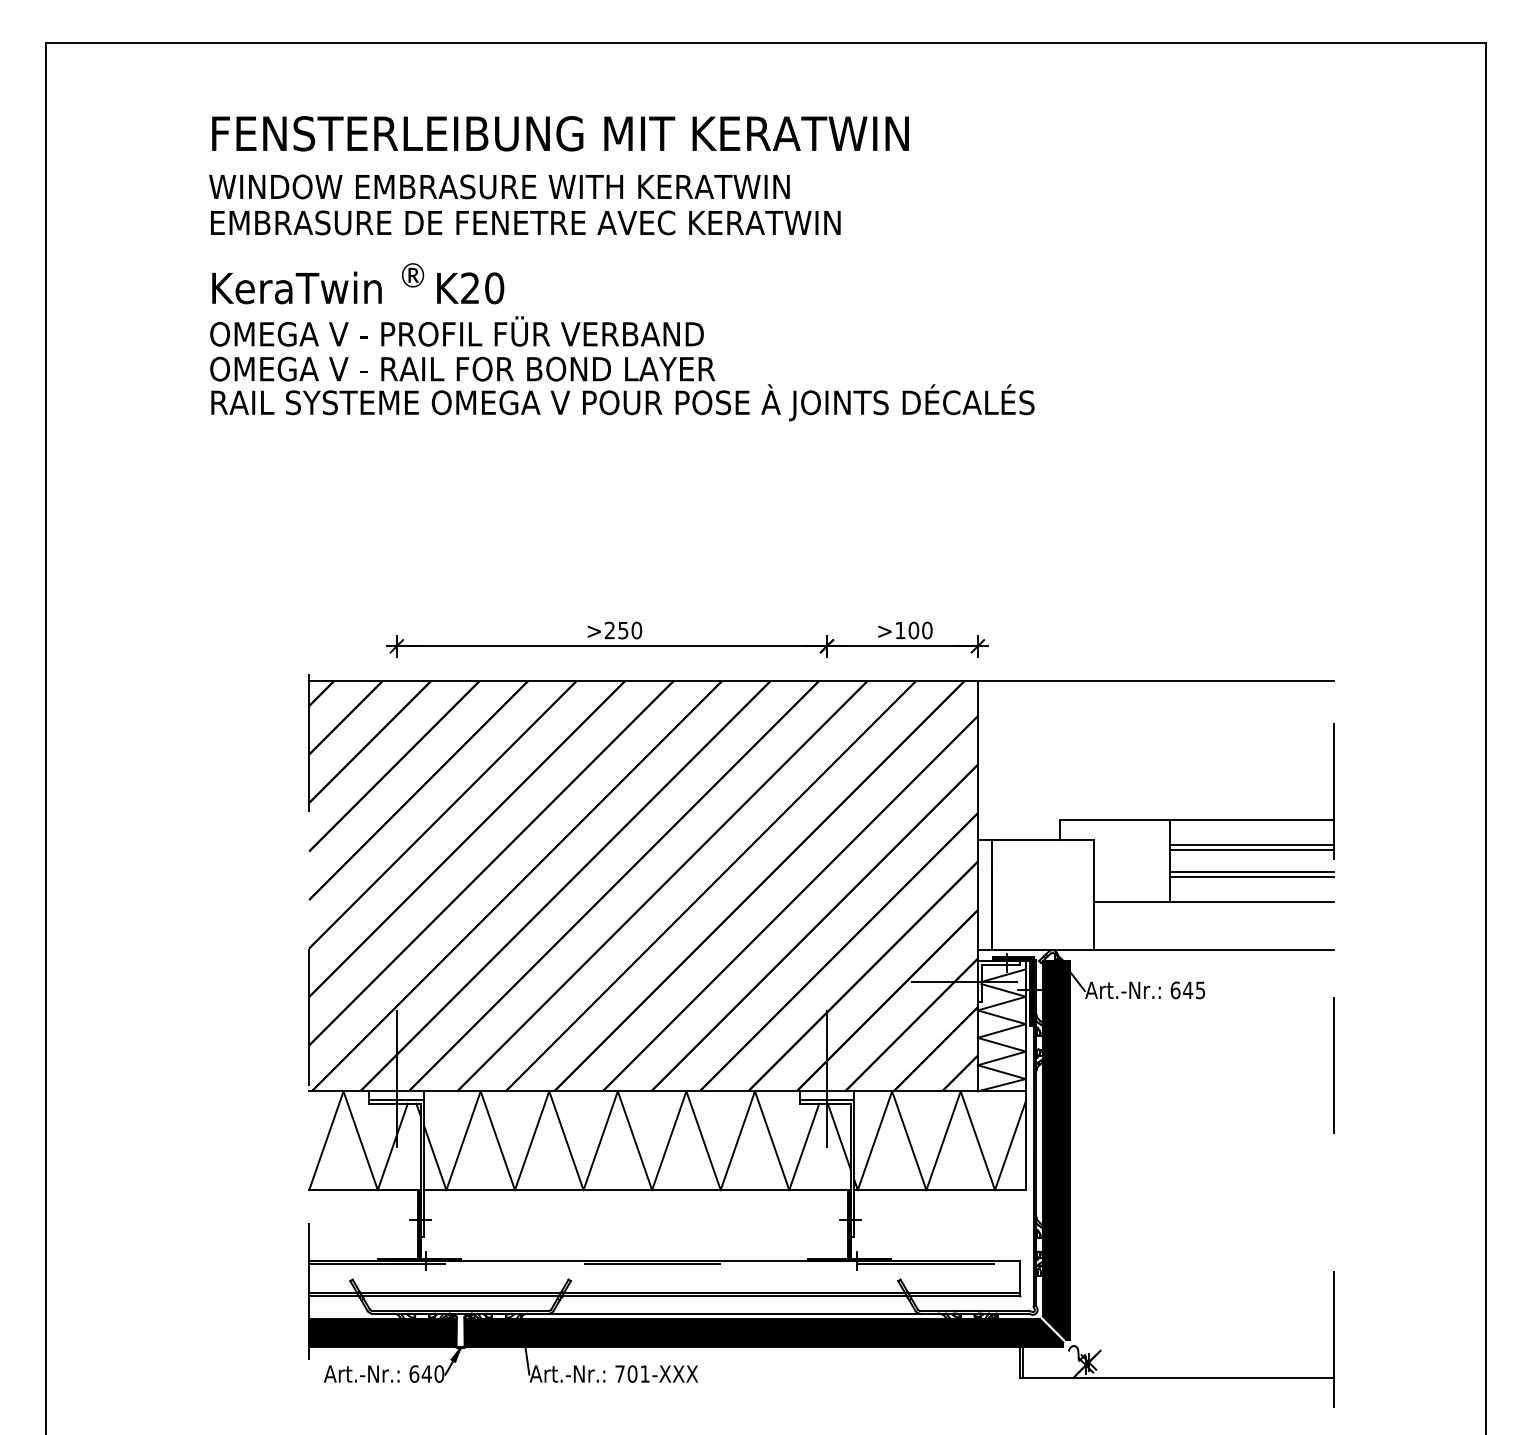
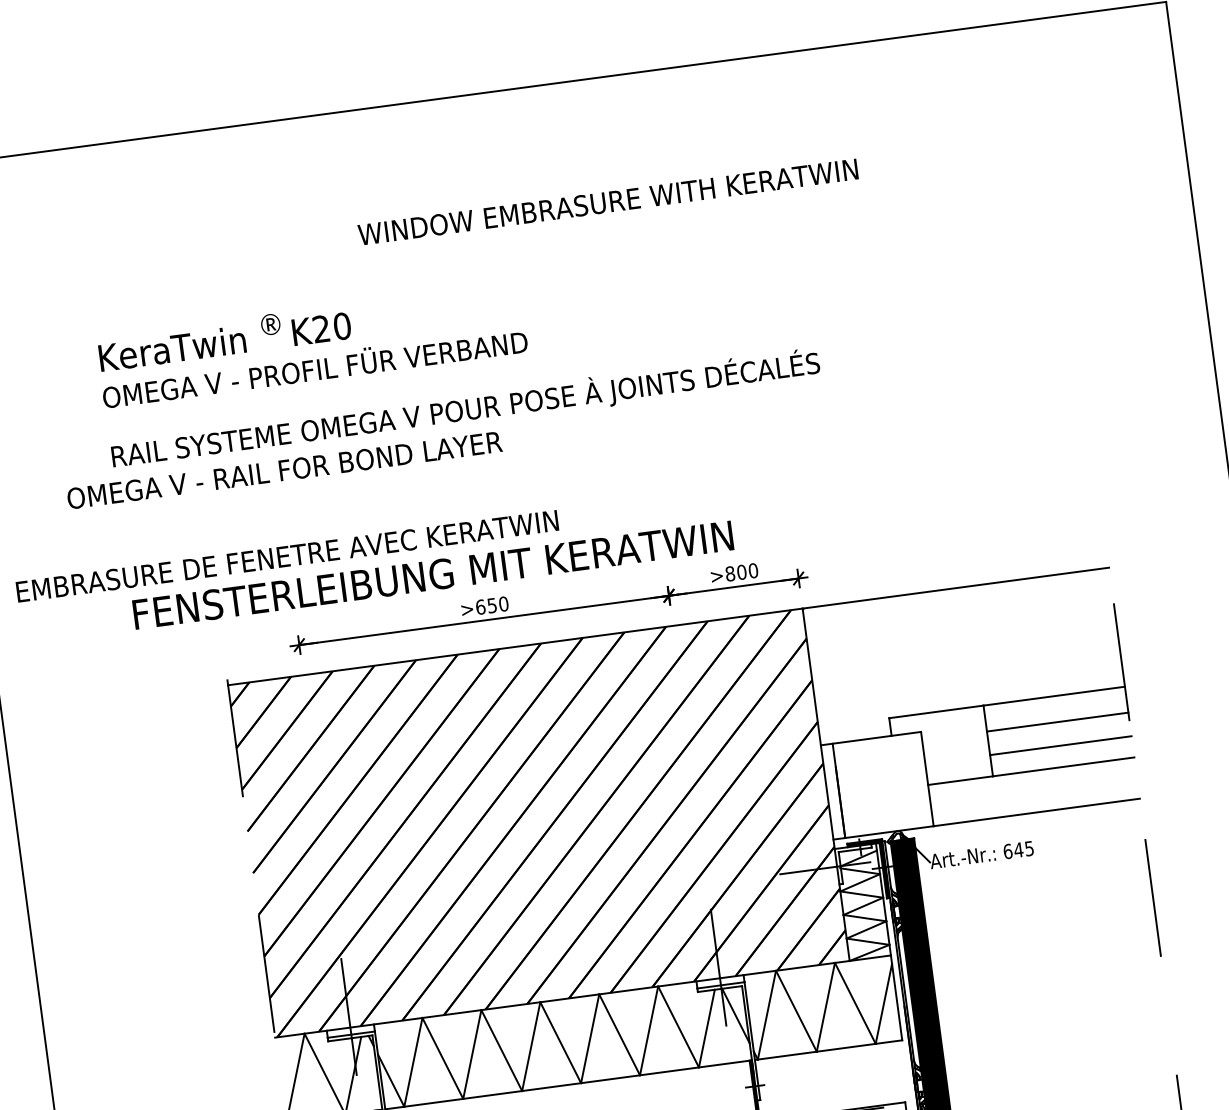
text: (560, 133) -> (433, 574), moved
text: (499, 186) -> (608, 201), moved
text: (525, 222) -> (287, 555), moved
text: (462, 368) -> (284, 469), moved
text: (609, 630) -> (480, 607), >250 -> >650
text: (900, 630) -> (730, 573), >100 -> >800
line: (1251, 844) -> (1056, 717), removed
line: (1251, 871) -> (1059, 740), removed

